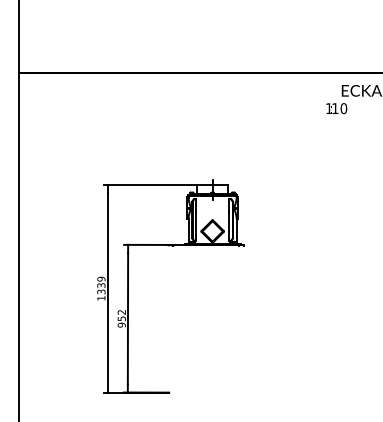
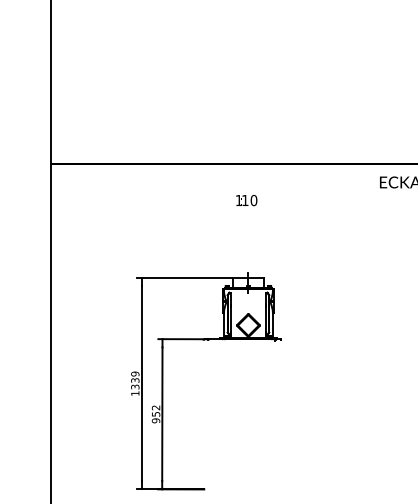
text: (336, 108) -> (246, 200), moved

